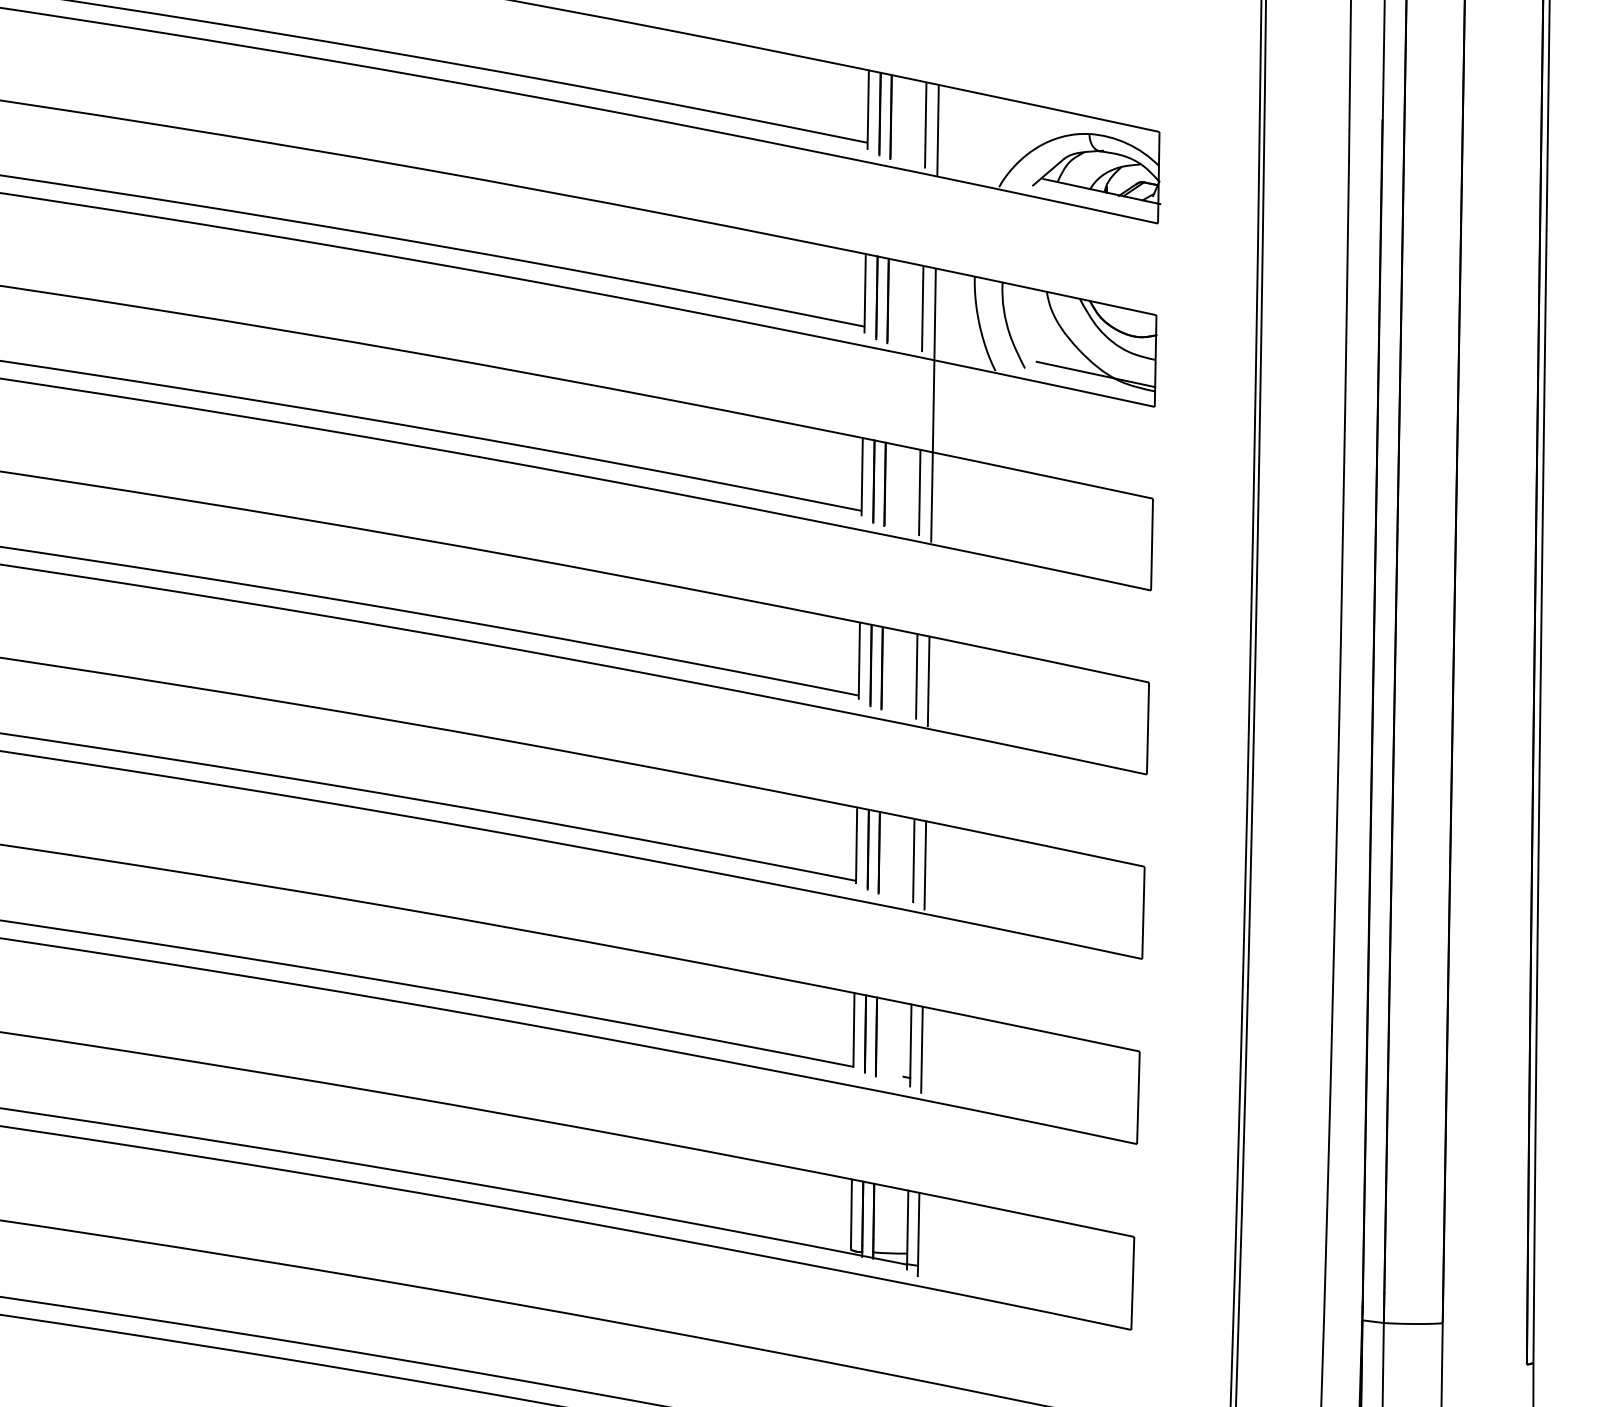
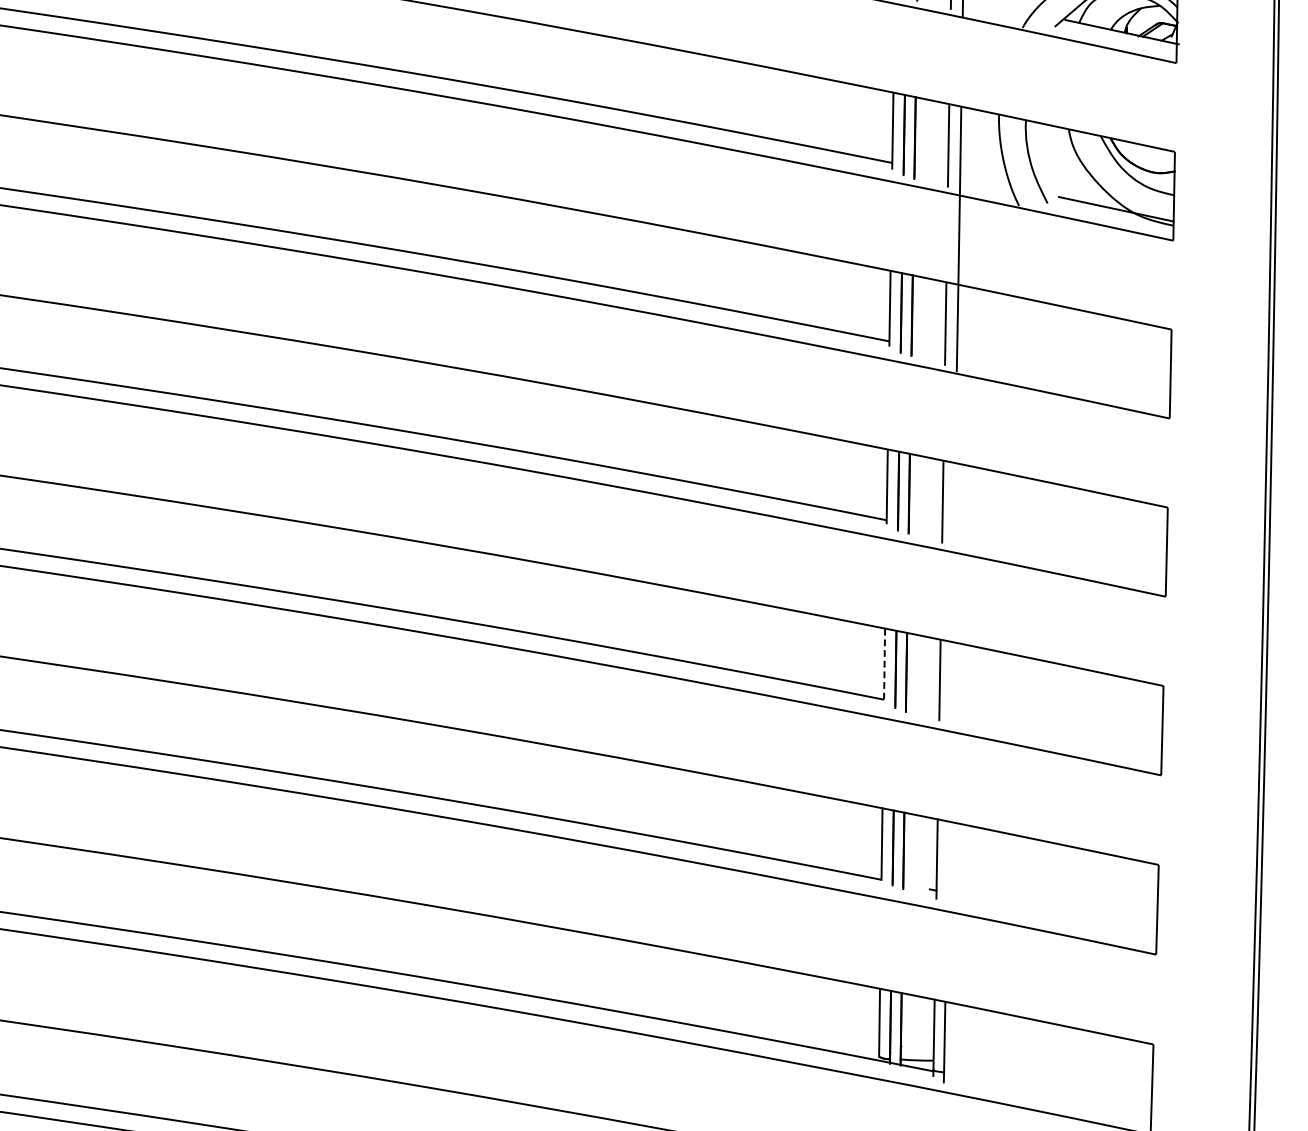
line: (928, 681) -> (954, 506), removed
line: (856, 845) -> (884, 665), solid -> dashed
line: (925, 865) -> (951, 684), removed
line: (921, 1049) -> (947, 862), removed

